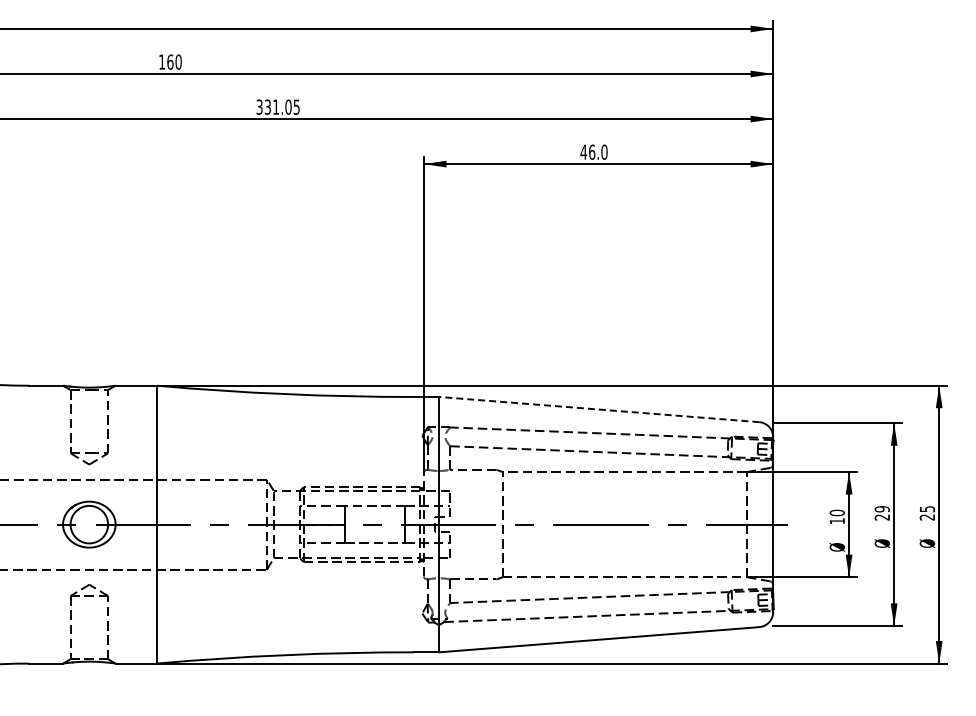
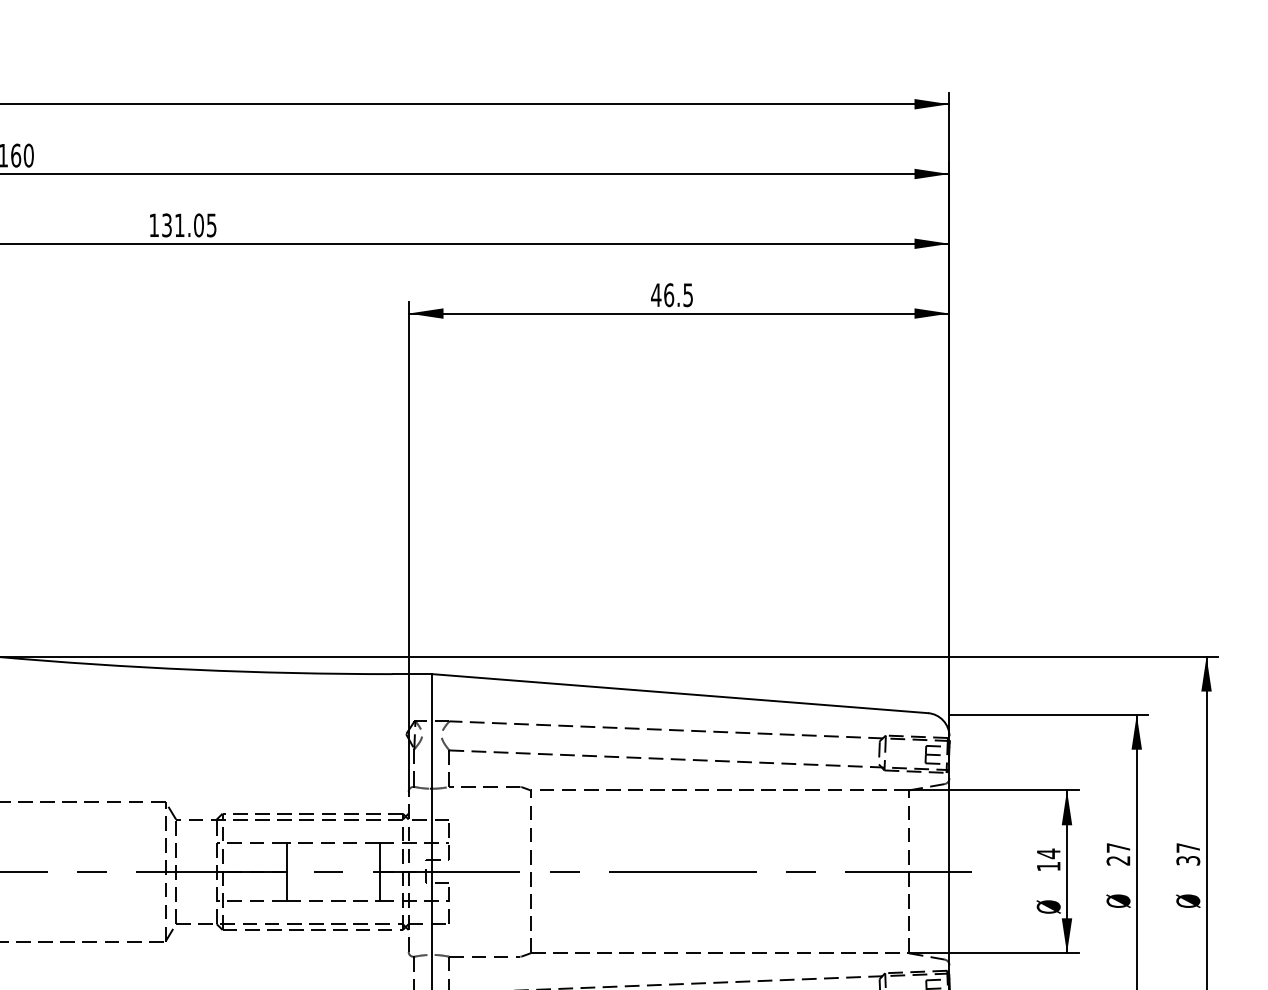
text: (259, 106) -> (154, 224), 331.05 -> 131.05
text: (604, 151) -> (688, 294), 46.0 -> 46.5
line: (599, 409) -> (680, 693), dashed -> solid
text: (882, 509) -> (1118, 848), 29 -> 27
text: (836, 512) -> (1047, 853), 10 -> 14
text: (927, 513) -> (1188, 854), 25 -> 37

